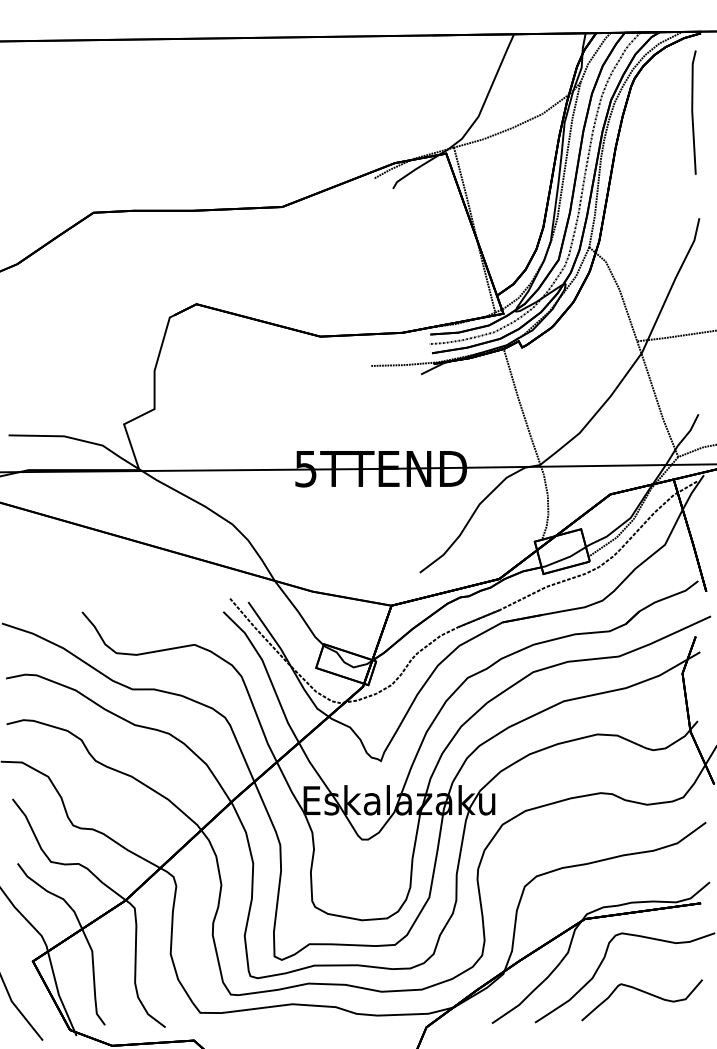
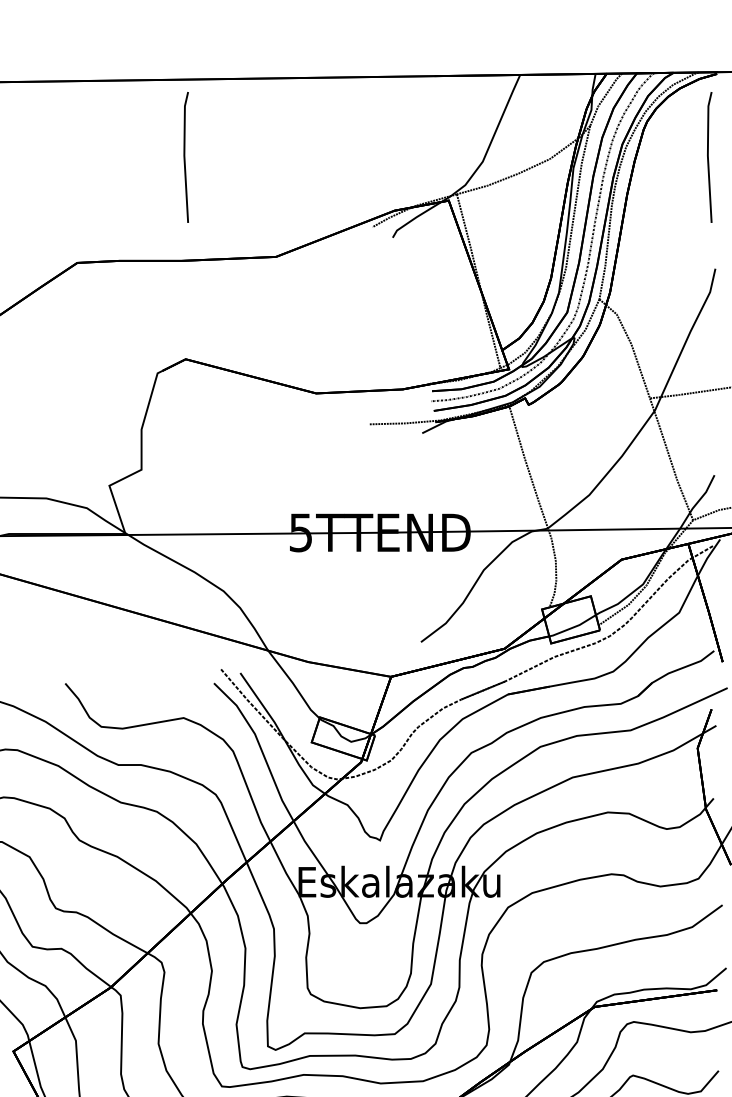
line: (196, 112) -> (185, 157), added

